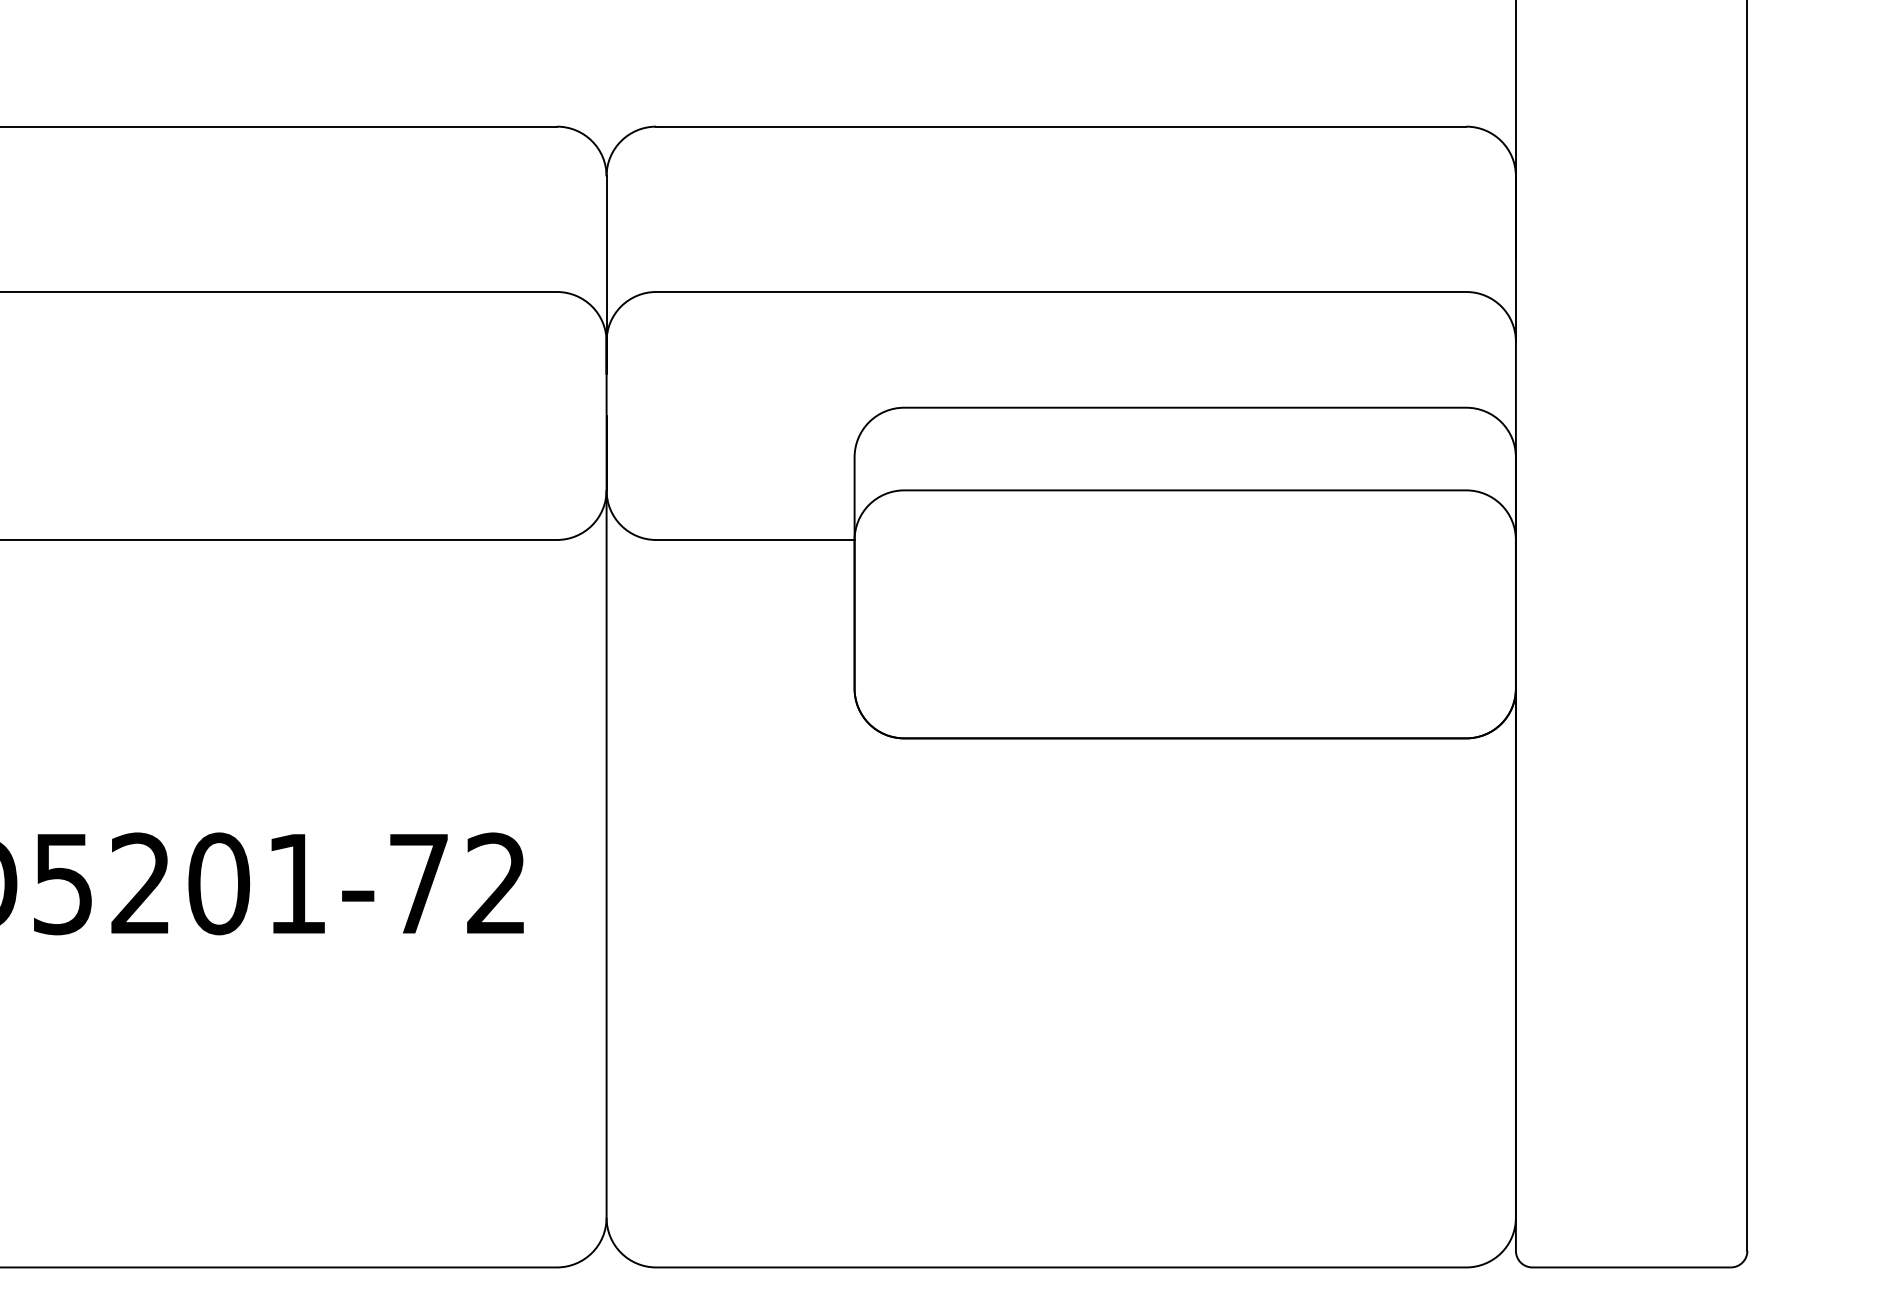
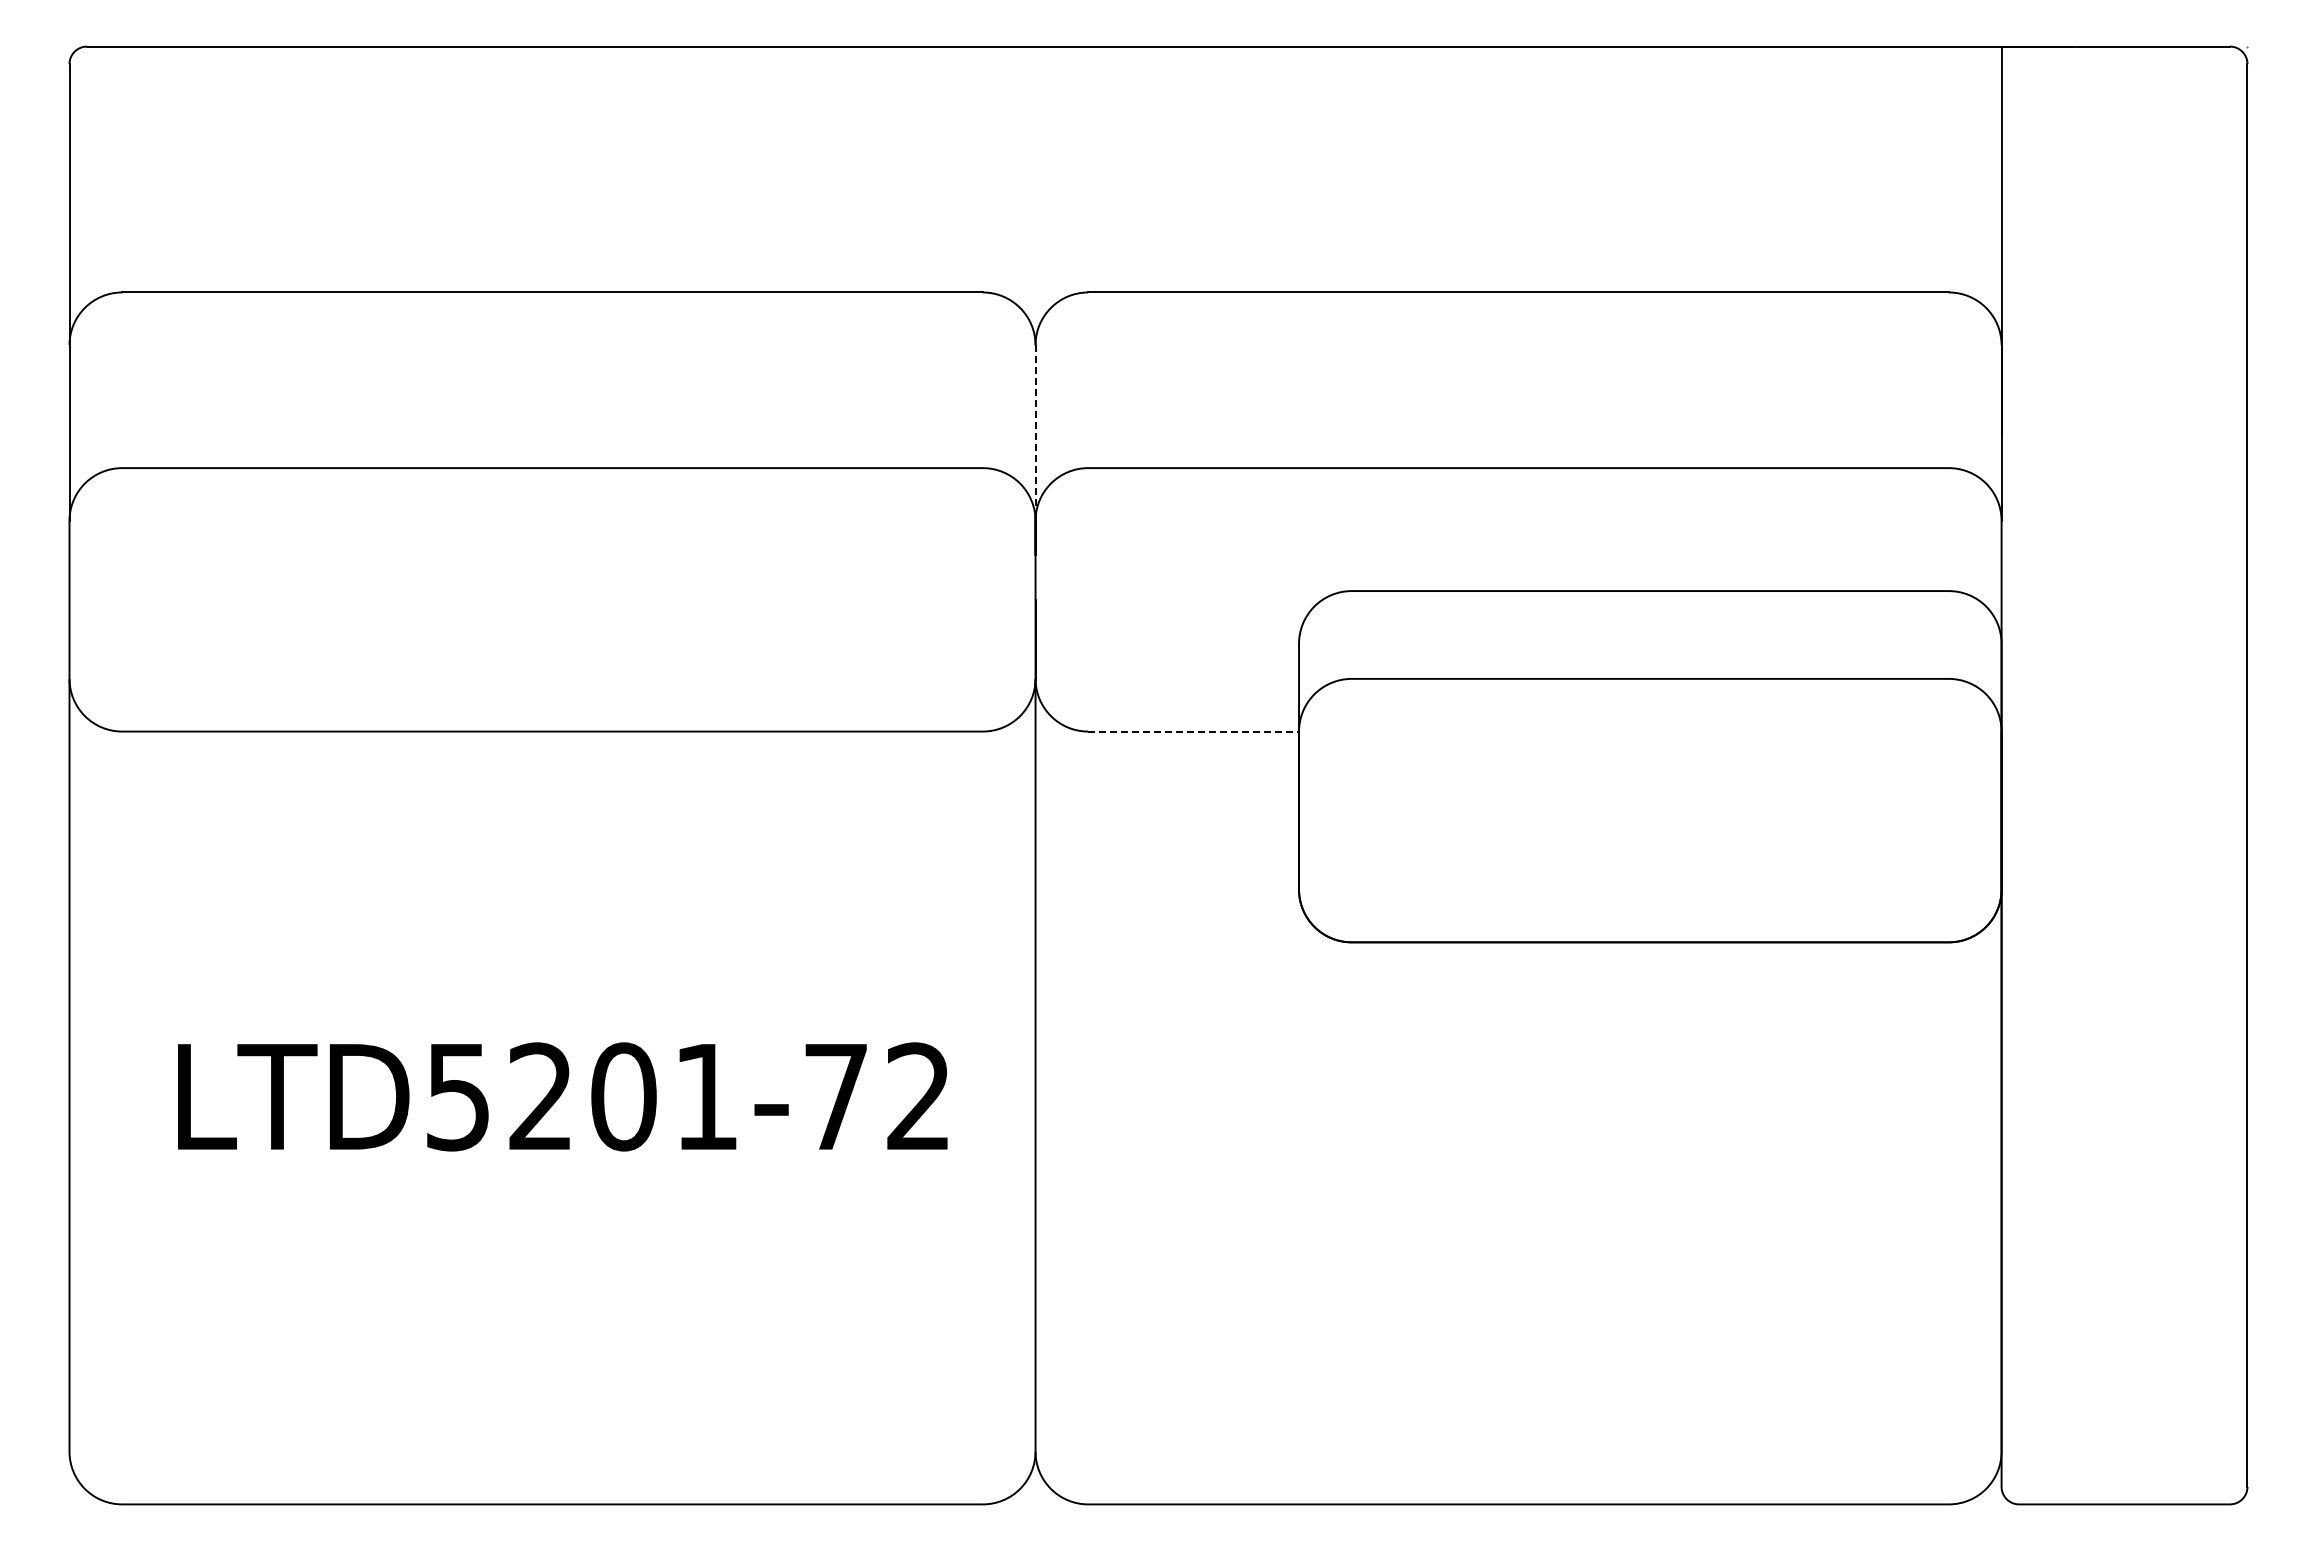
line: (606, 258) -> (1035, 432), solid -> dashed
line: (756, 539) -> (1194, 731), solid -> dashed

